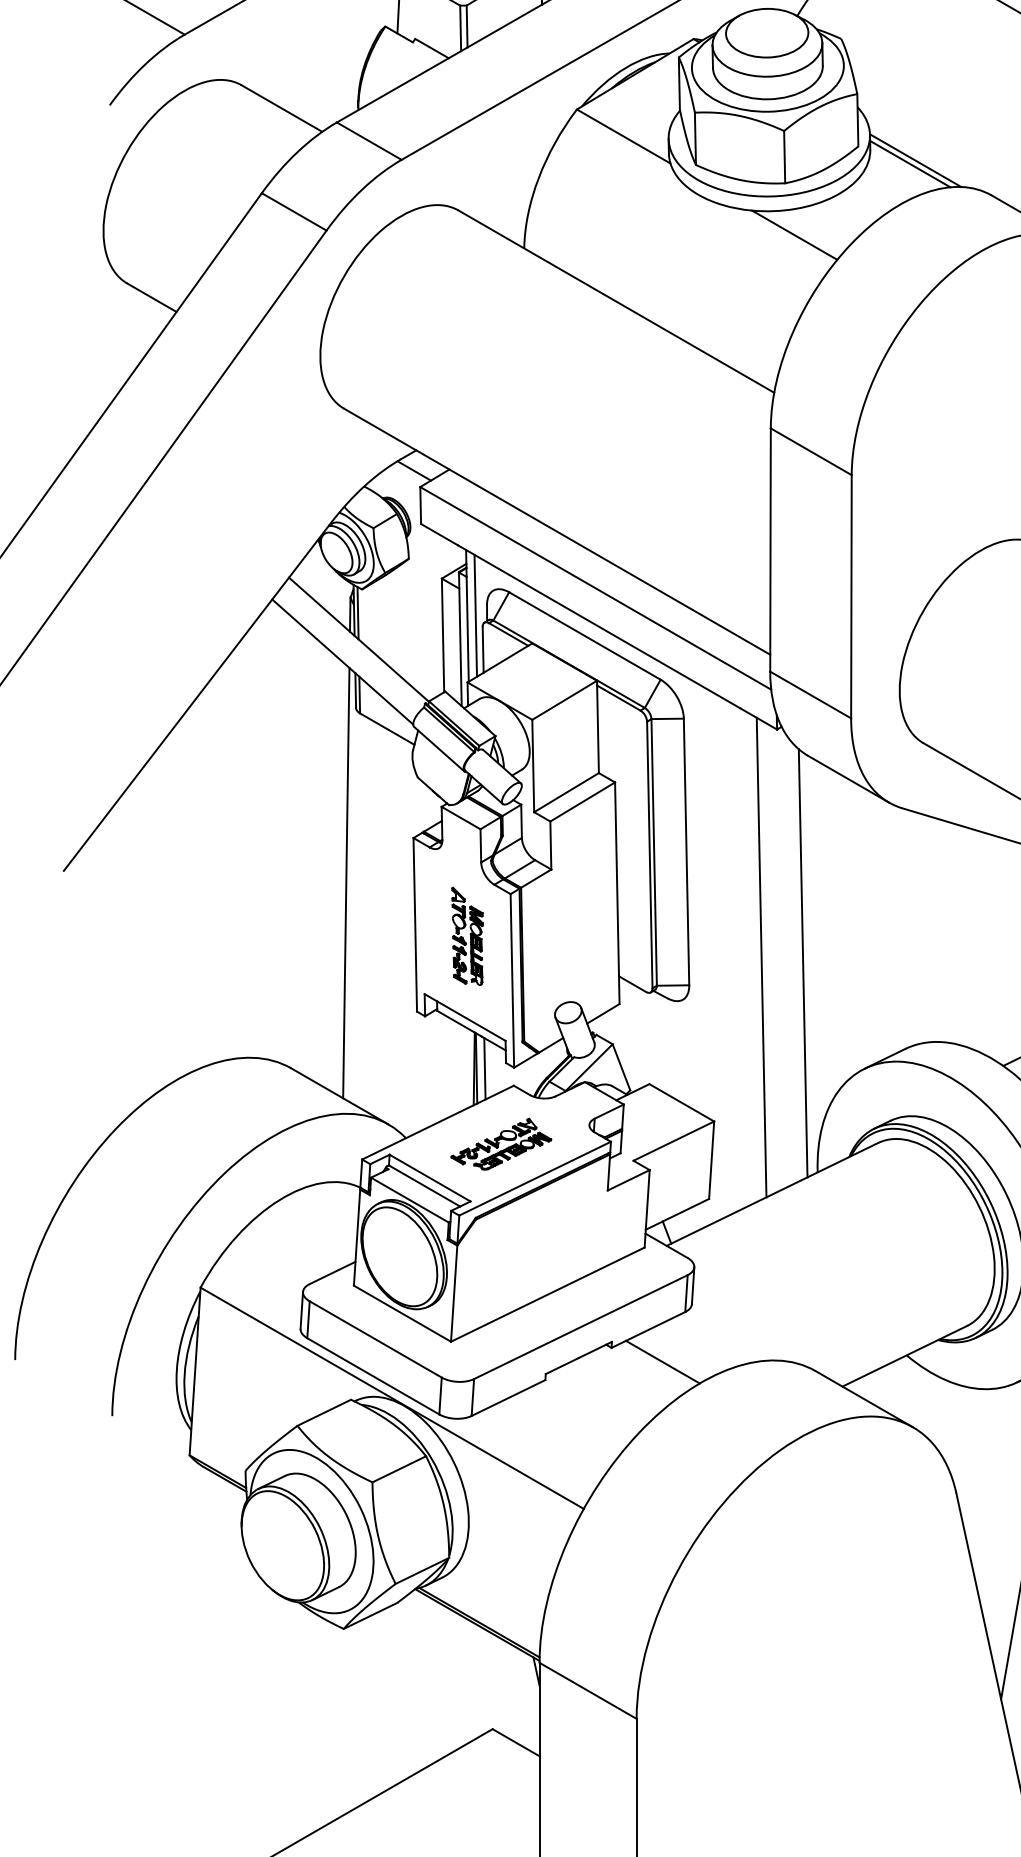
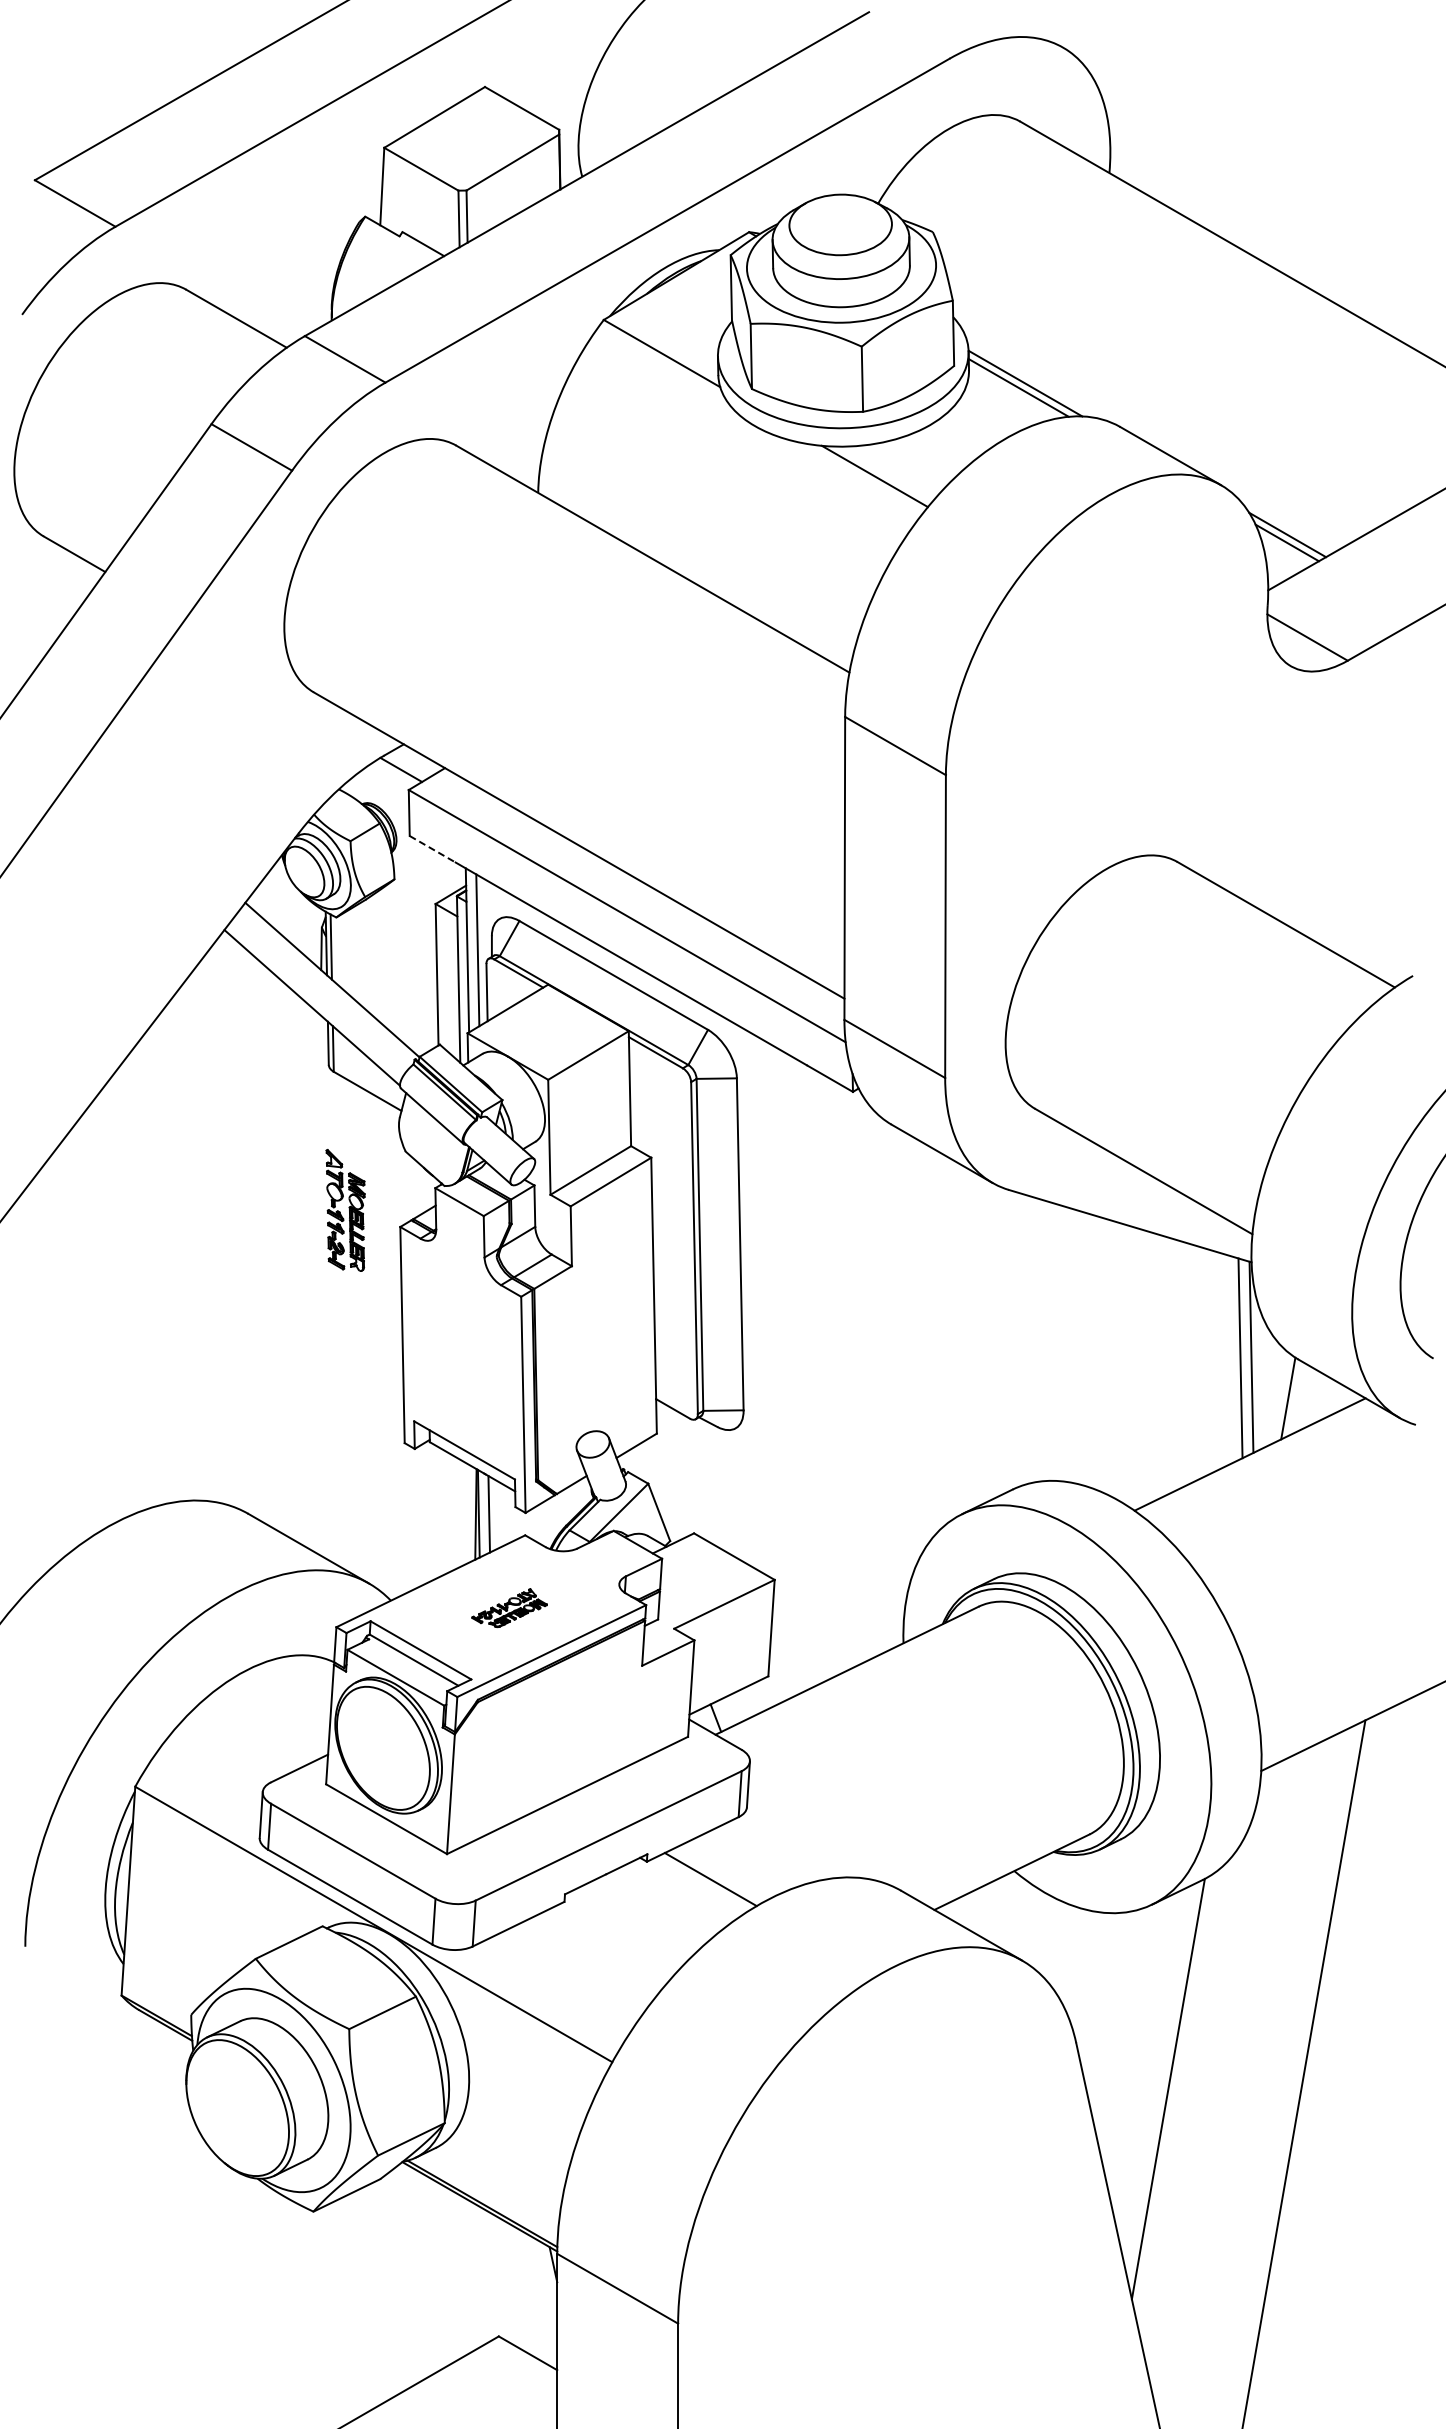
line: (439, 534) -> (432, 849), solid -> dashed
line: (346, 883) -> (316, 1283), removed
part: (467, 936) -> (345, 1210), moved
line: (761, 957) -> (833, 1375), removed
line: (803, 962) -> (885, 1382), removed
part: (501, 1143) -> (509, 1607), size x0.6

